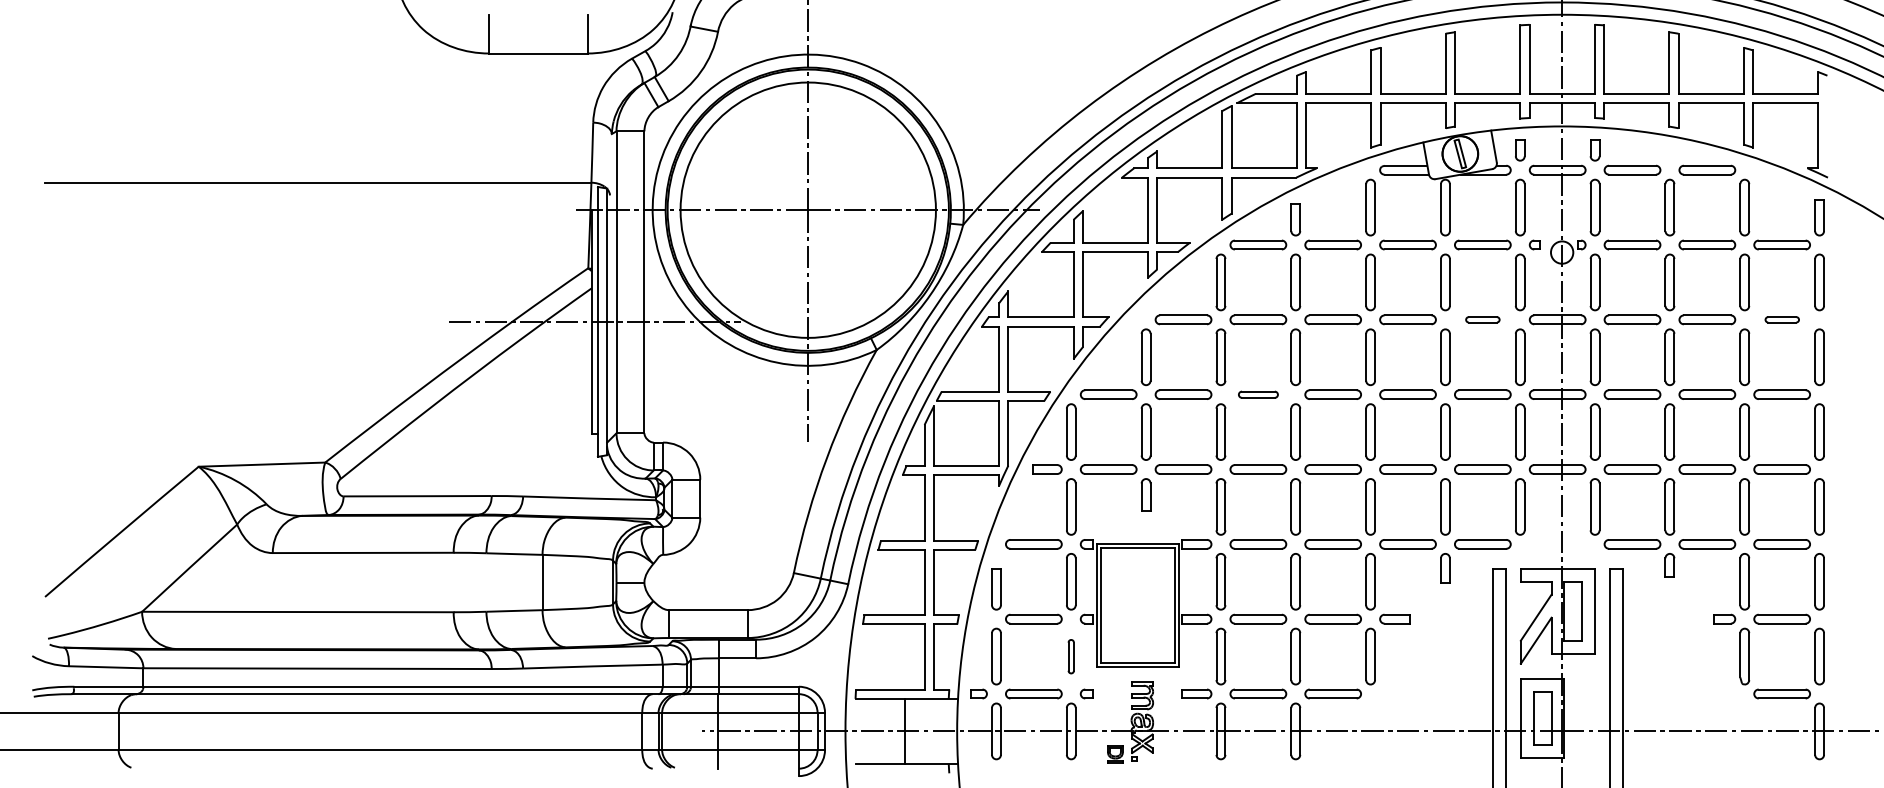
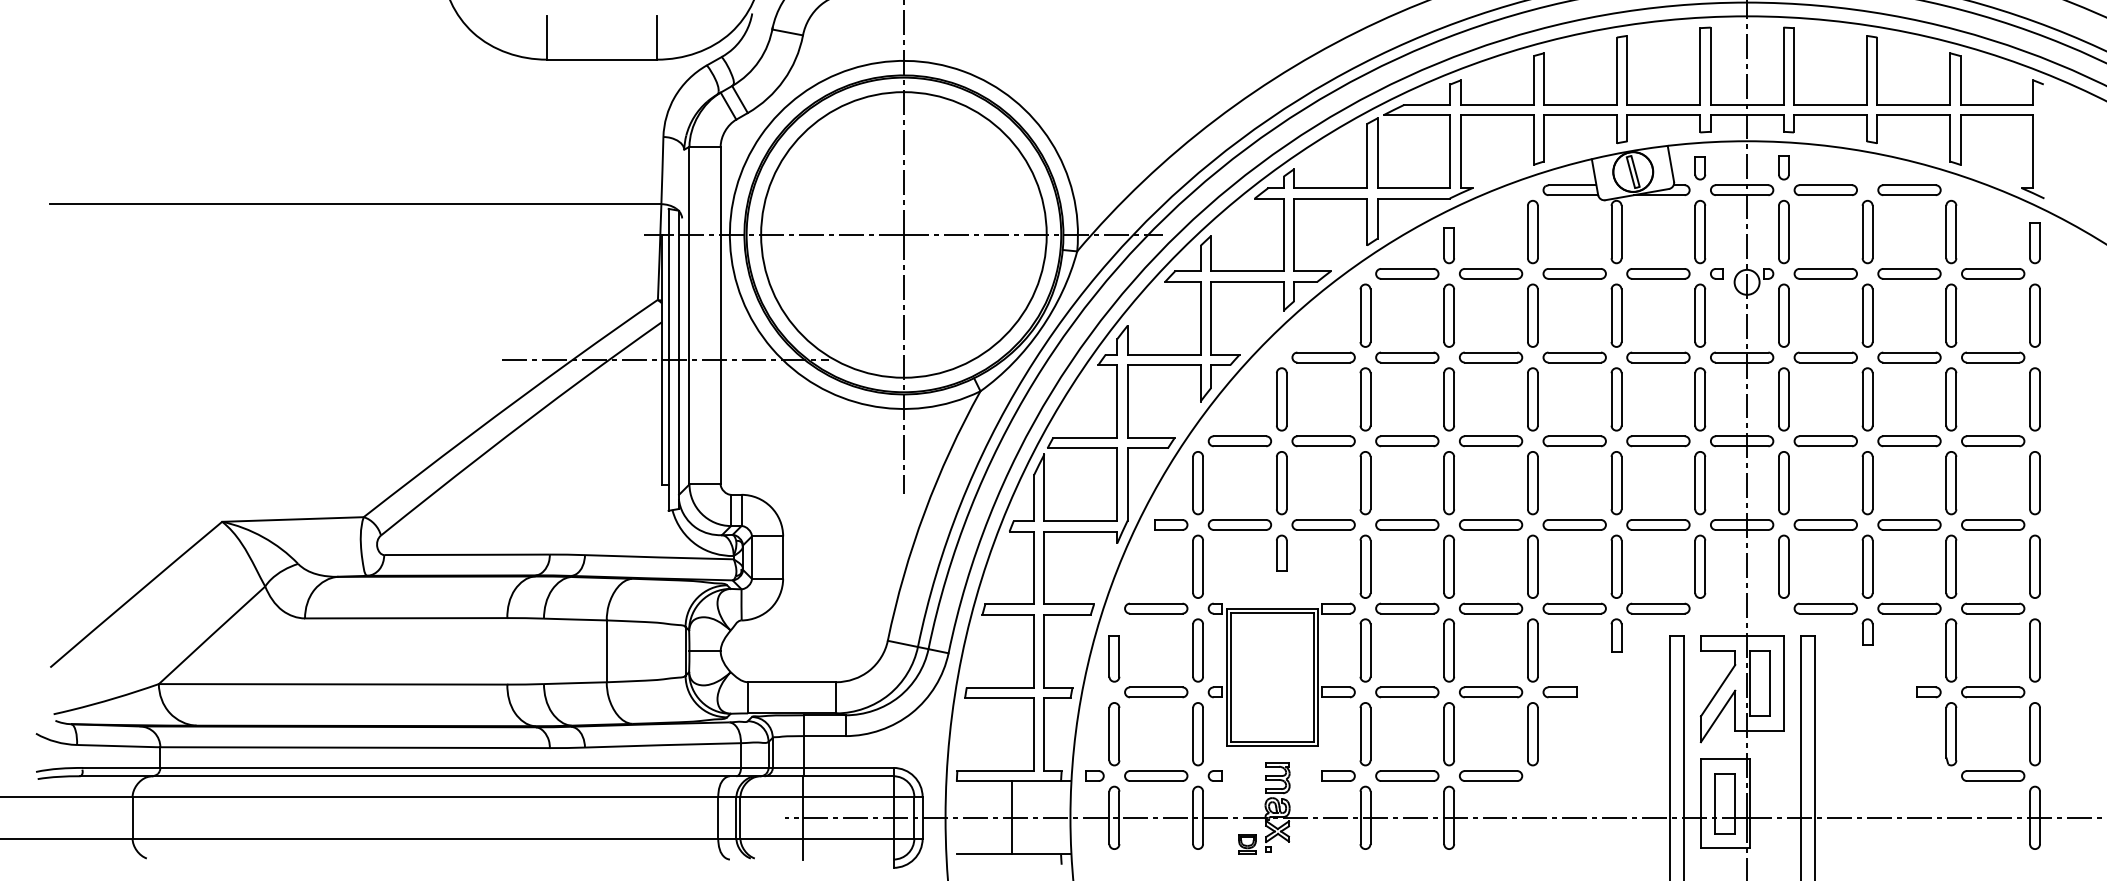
part: (1482, 319) -> (1658, 357), size x1.67
part: (1782, 319) -> (1993, 357), size x1.67
part: (1258, 394) -> (1407, 441), size x1.43
part: (1070, 656) -> (1197, 734), size x1.67

